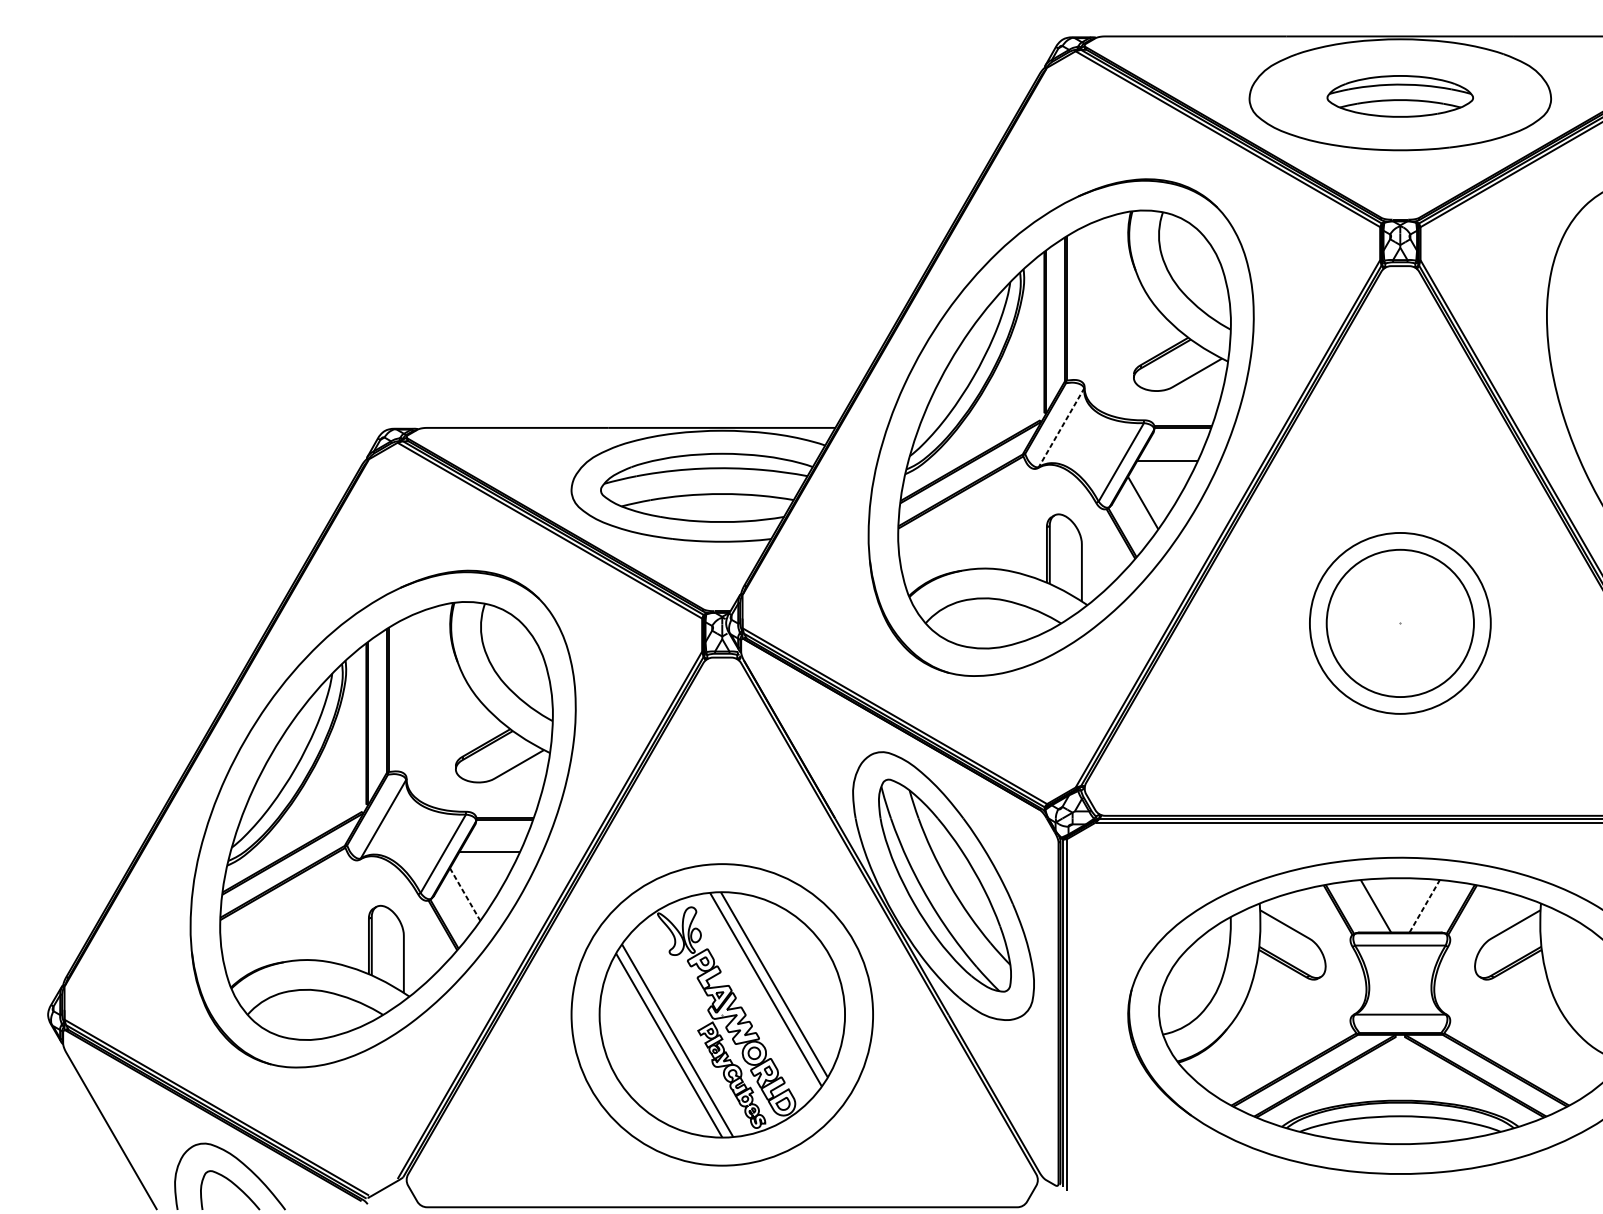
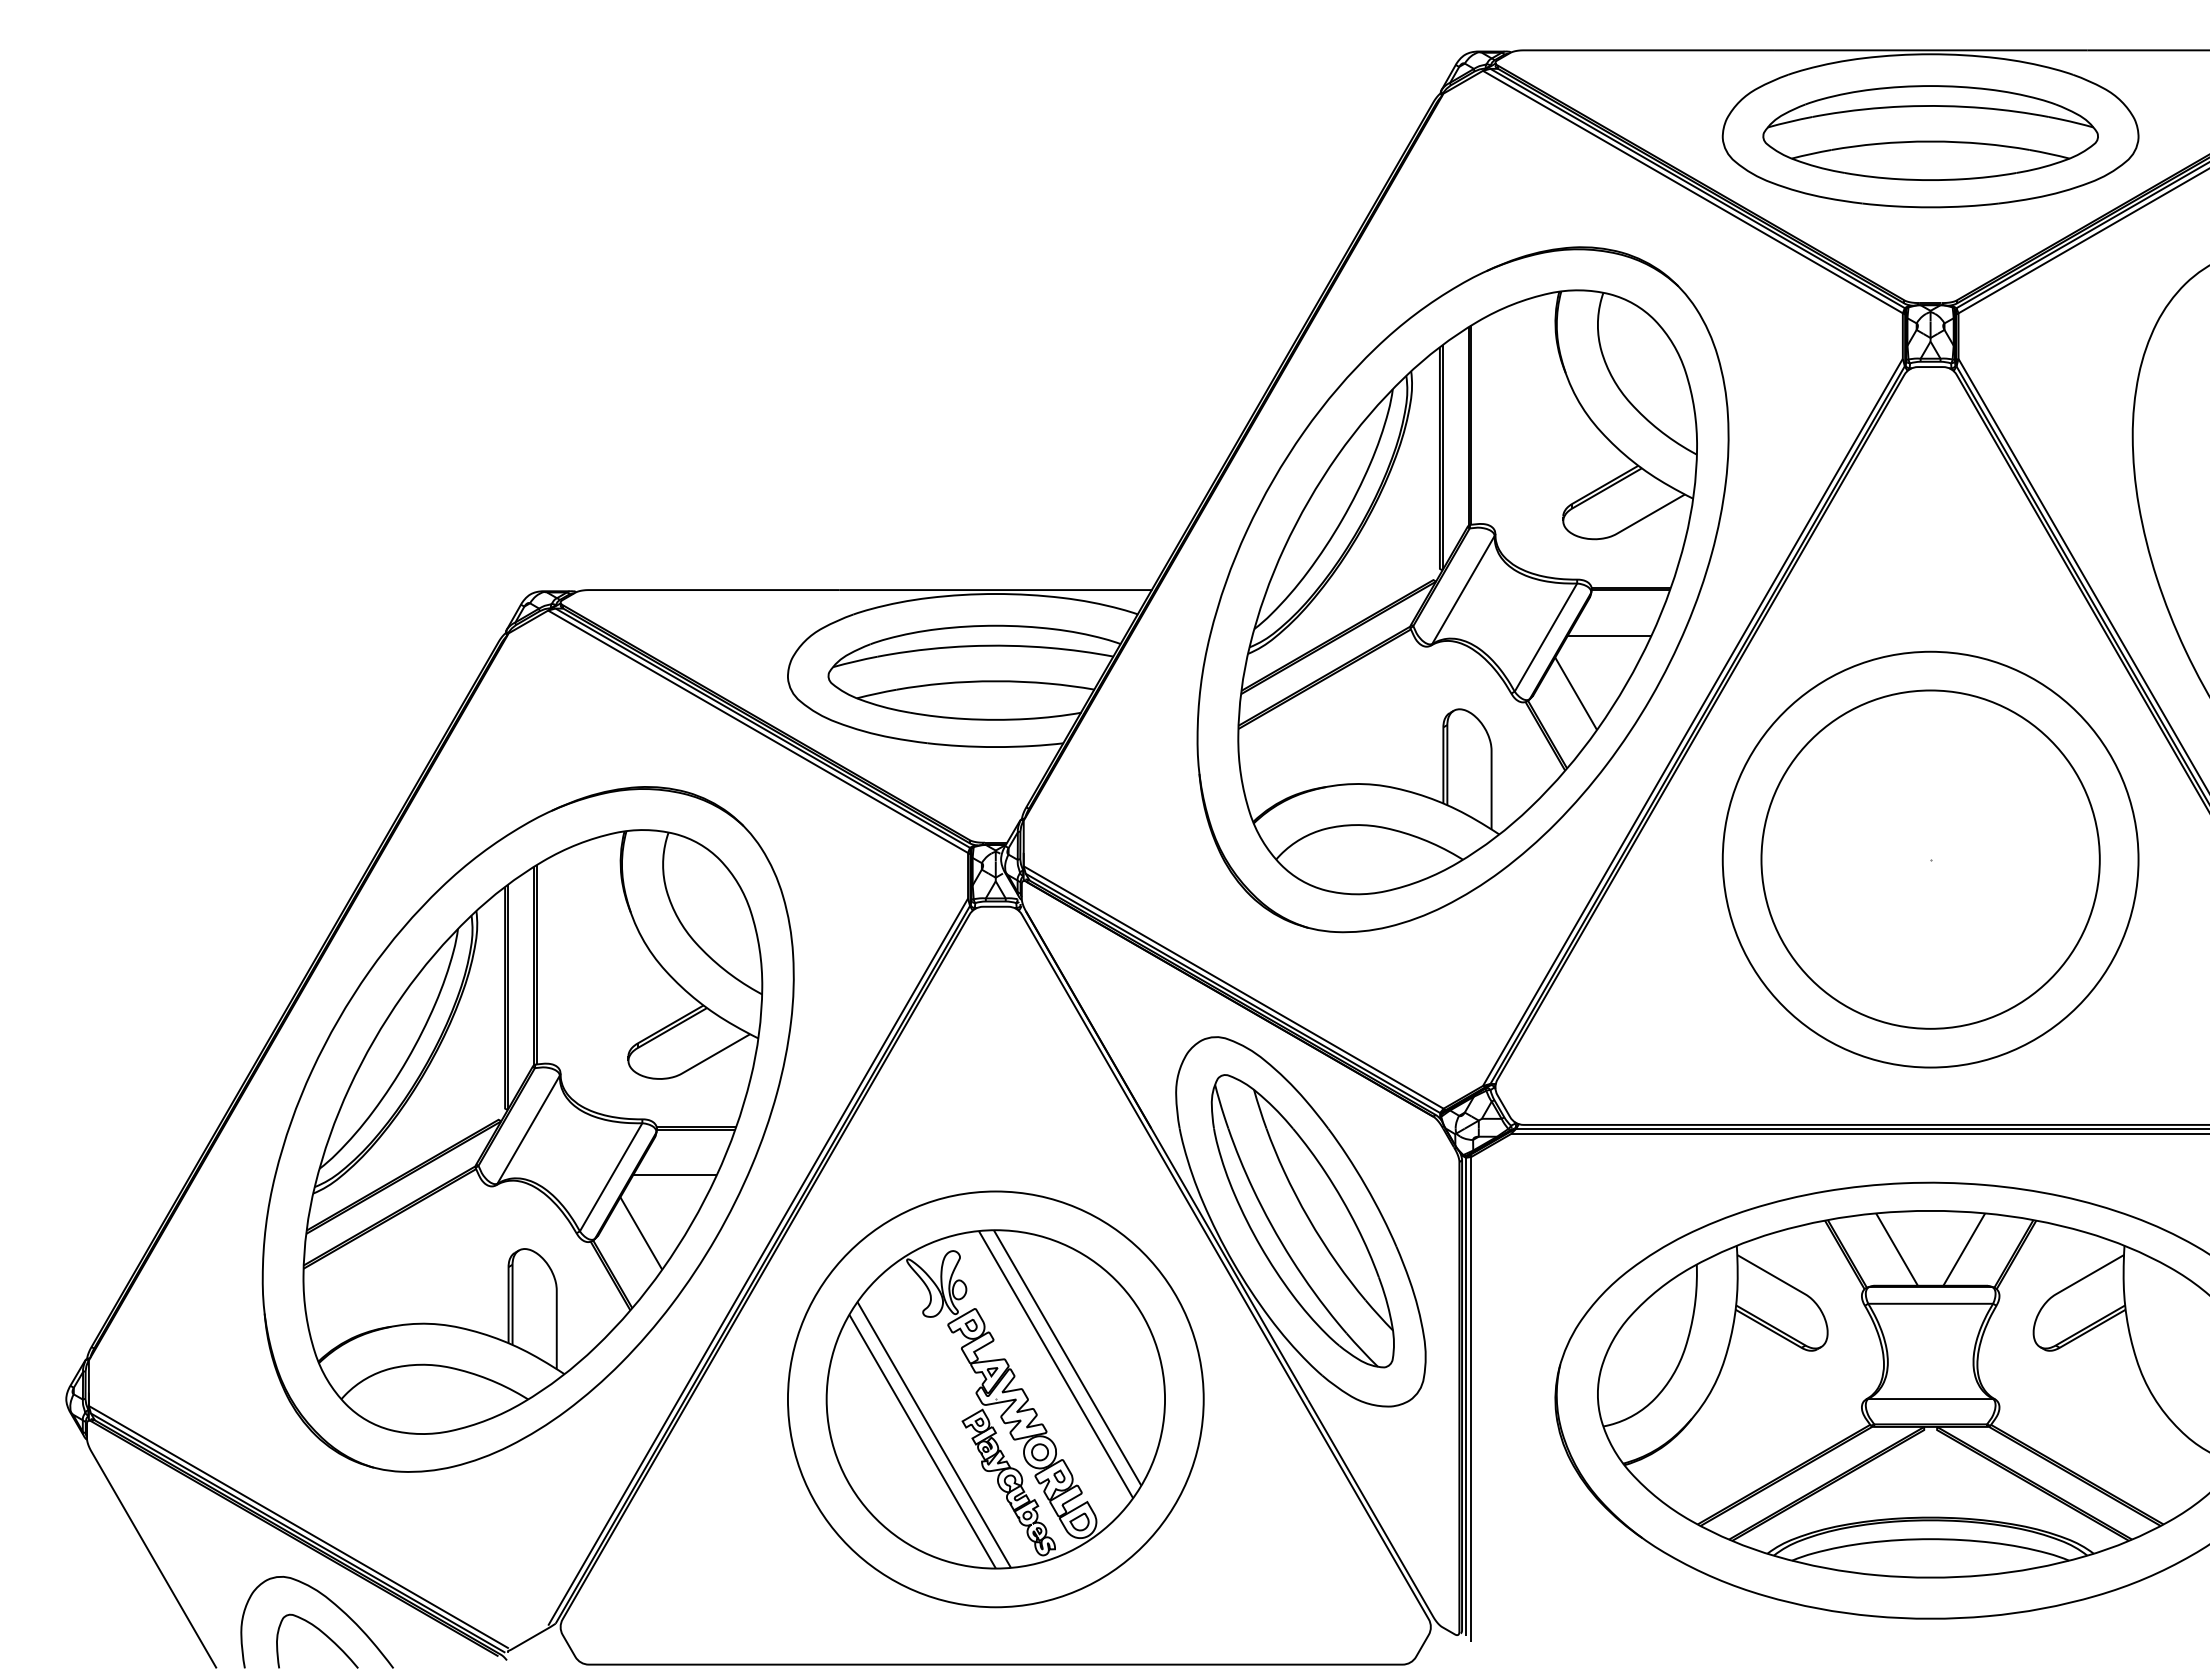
part: (1400, 96) -> (1930, 132), size x1.67
line: (1061, 427) -> (1463, 589), dashed -> solid
circle: (1400, 623) -> (1930, 859), size x1.67
circle: (1400, 623) -> (1930, 859), size x1.67
line: (465, 894) -> (641, 1233), dashed -> solid
line: (1424, 906) -> (1964, 1249), dashed -> solid

